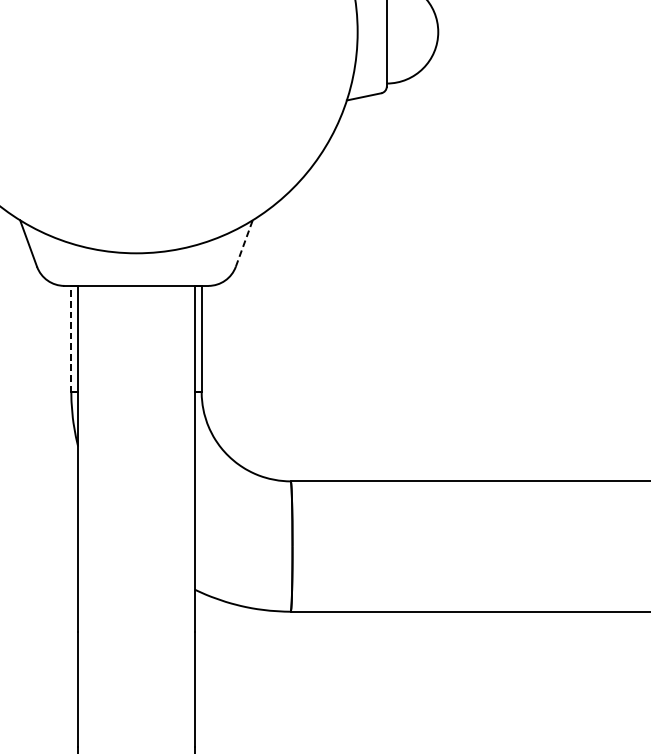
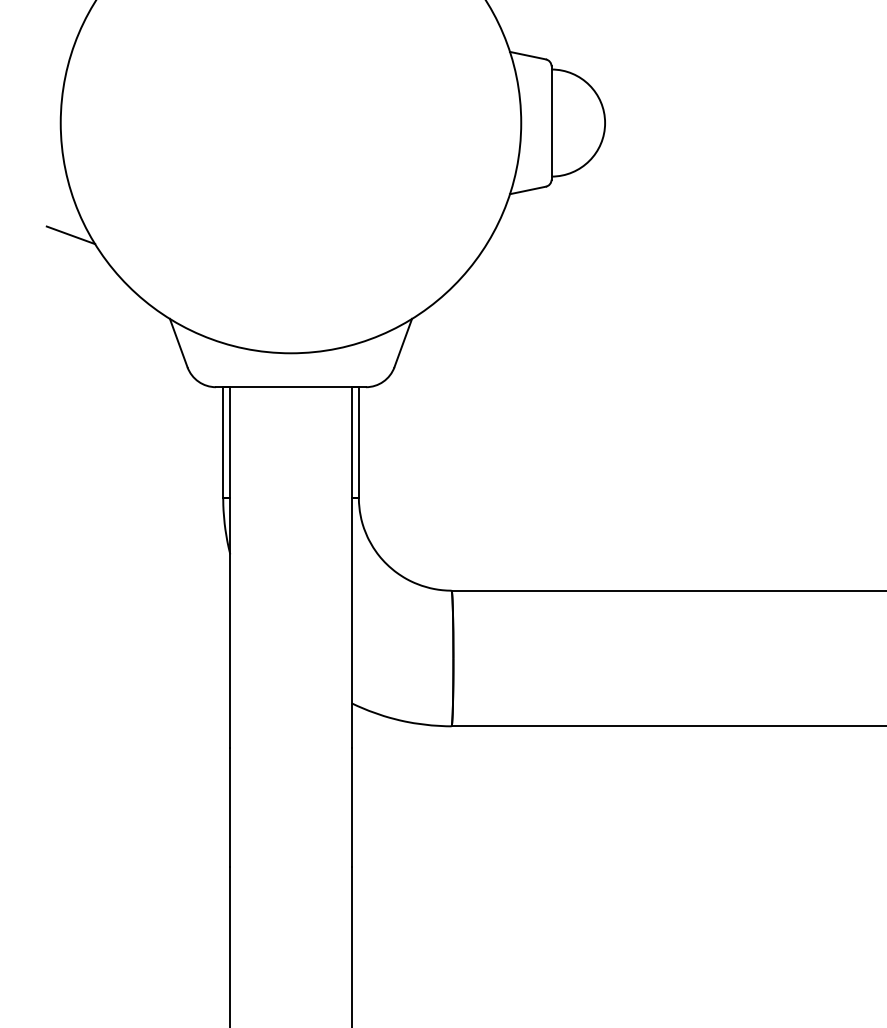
line: (244, 243) -> (403, 343), dashed -> solid
line: (71, 339) -> (223, 442), dashed -> solid

